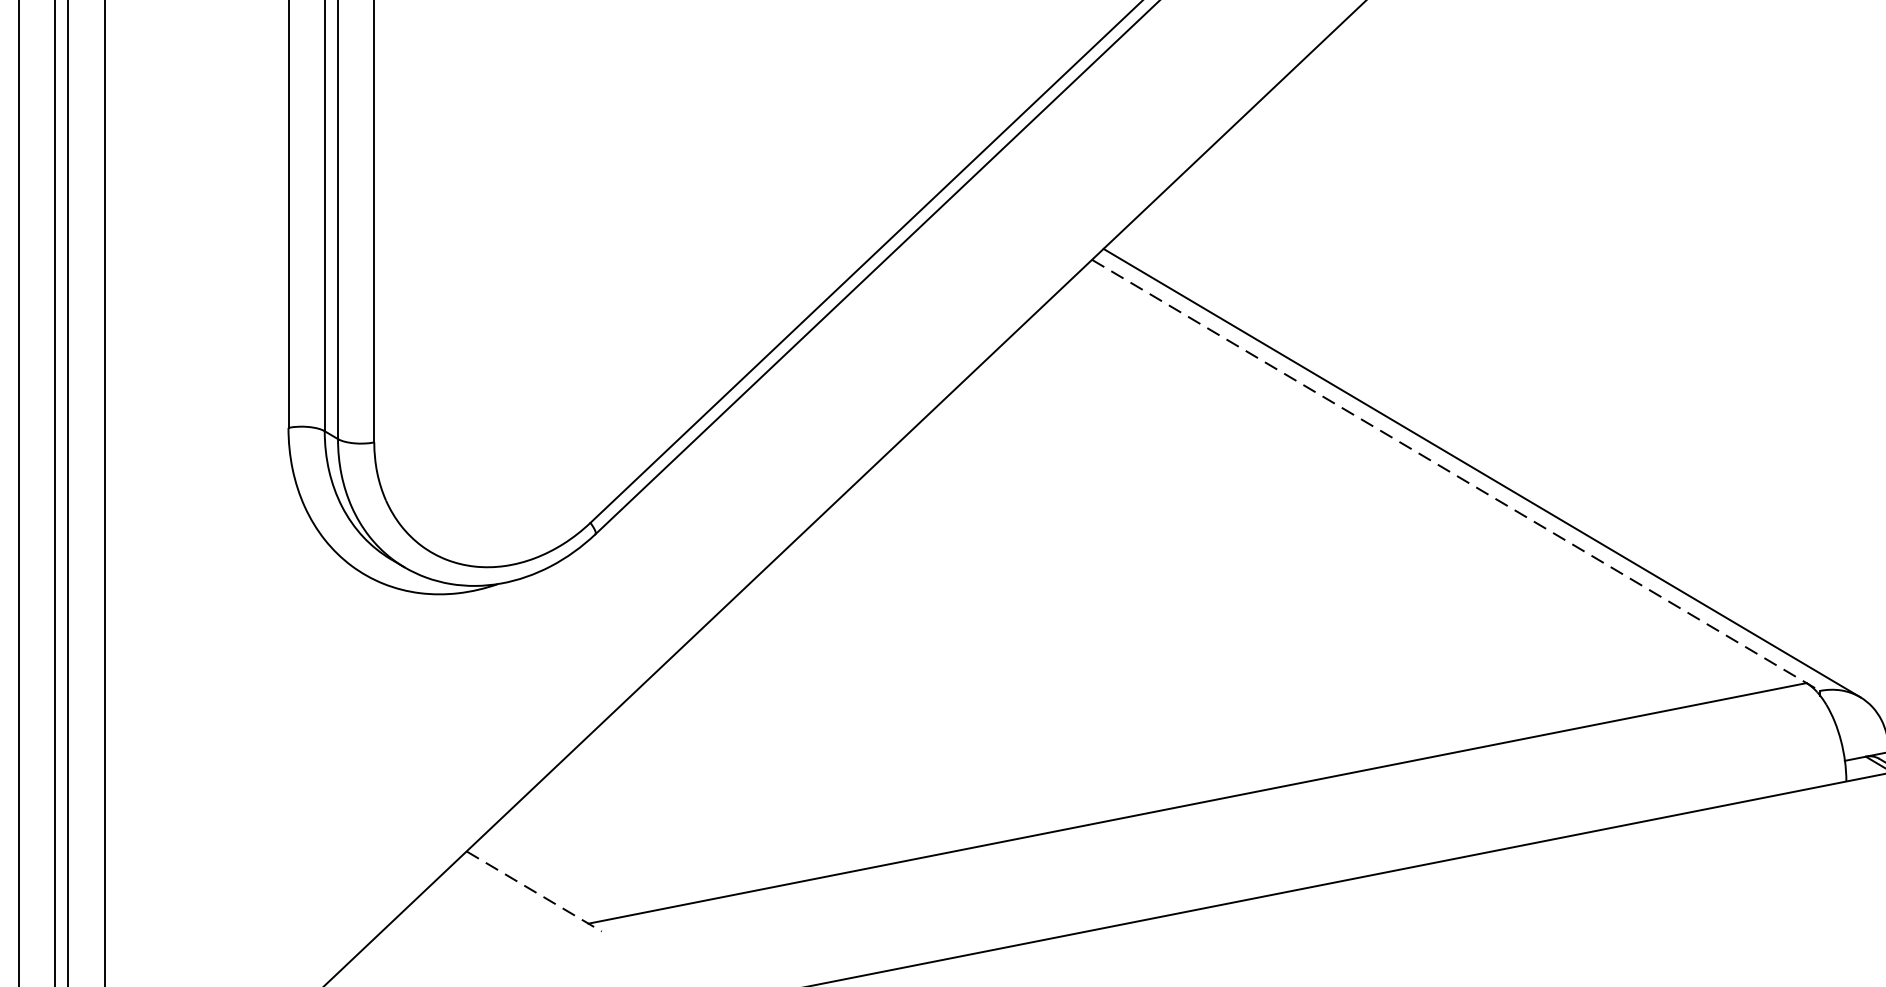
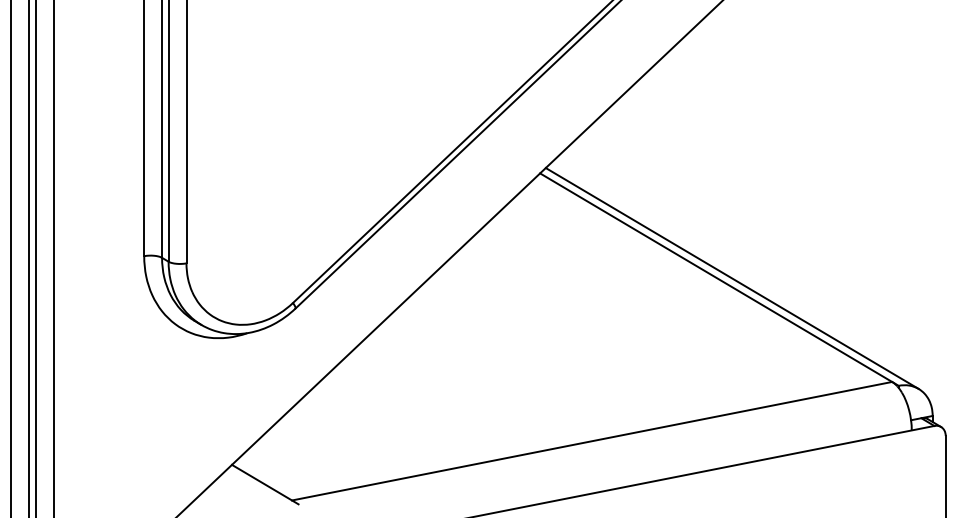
line: (1456, 475) -> (719, 279), dashed -> solid
line: (534, 891) -> (265, 484), dashed -> solid

